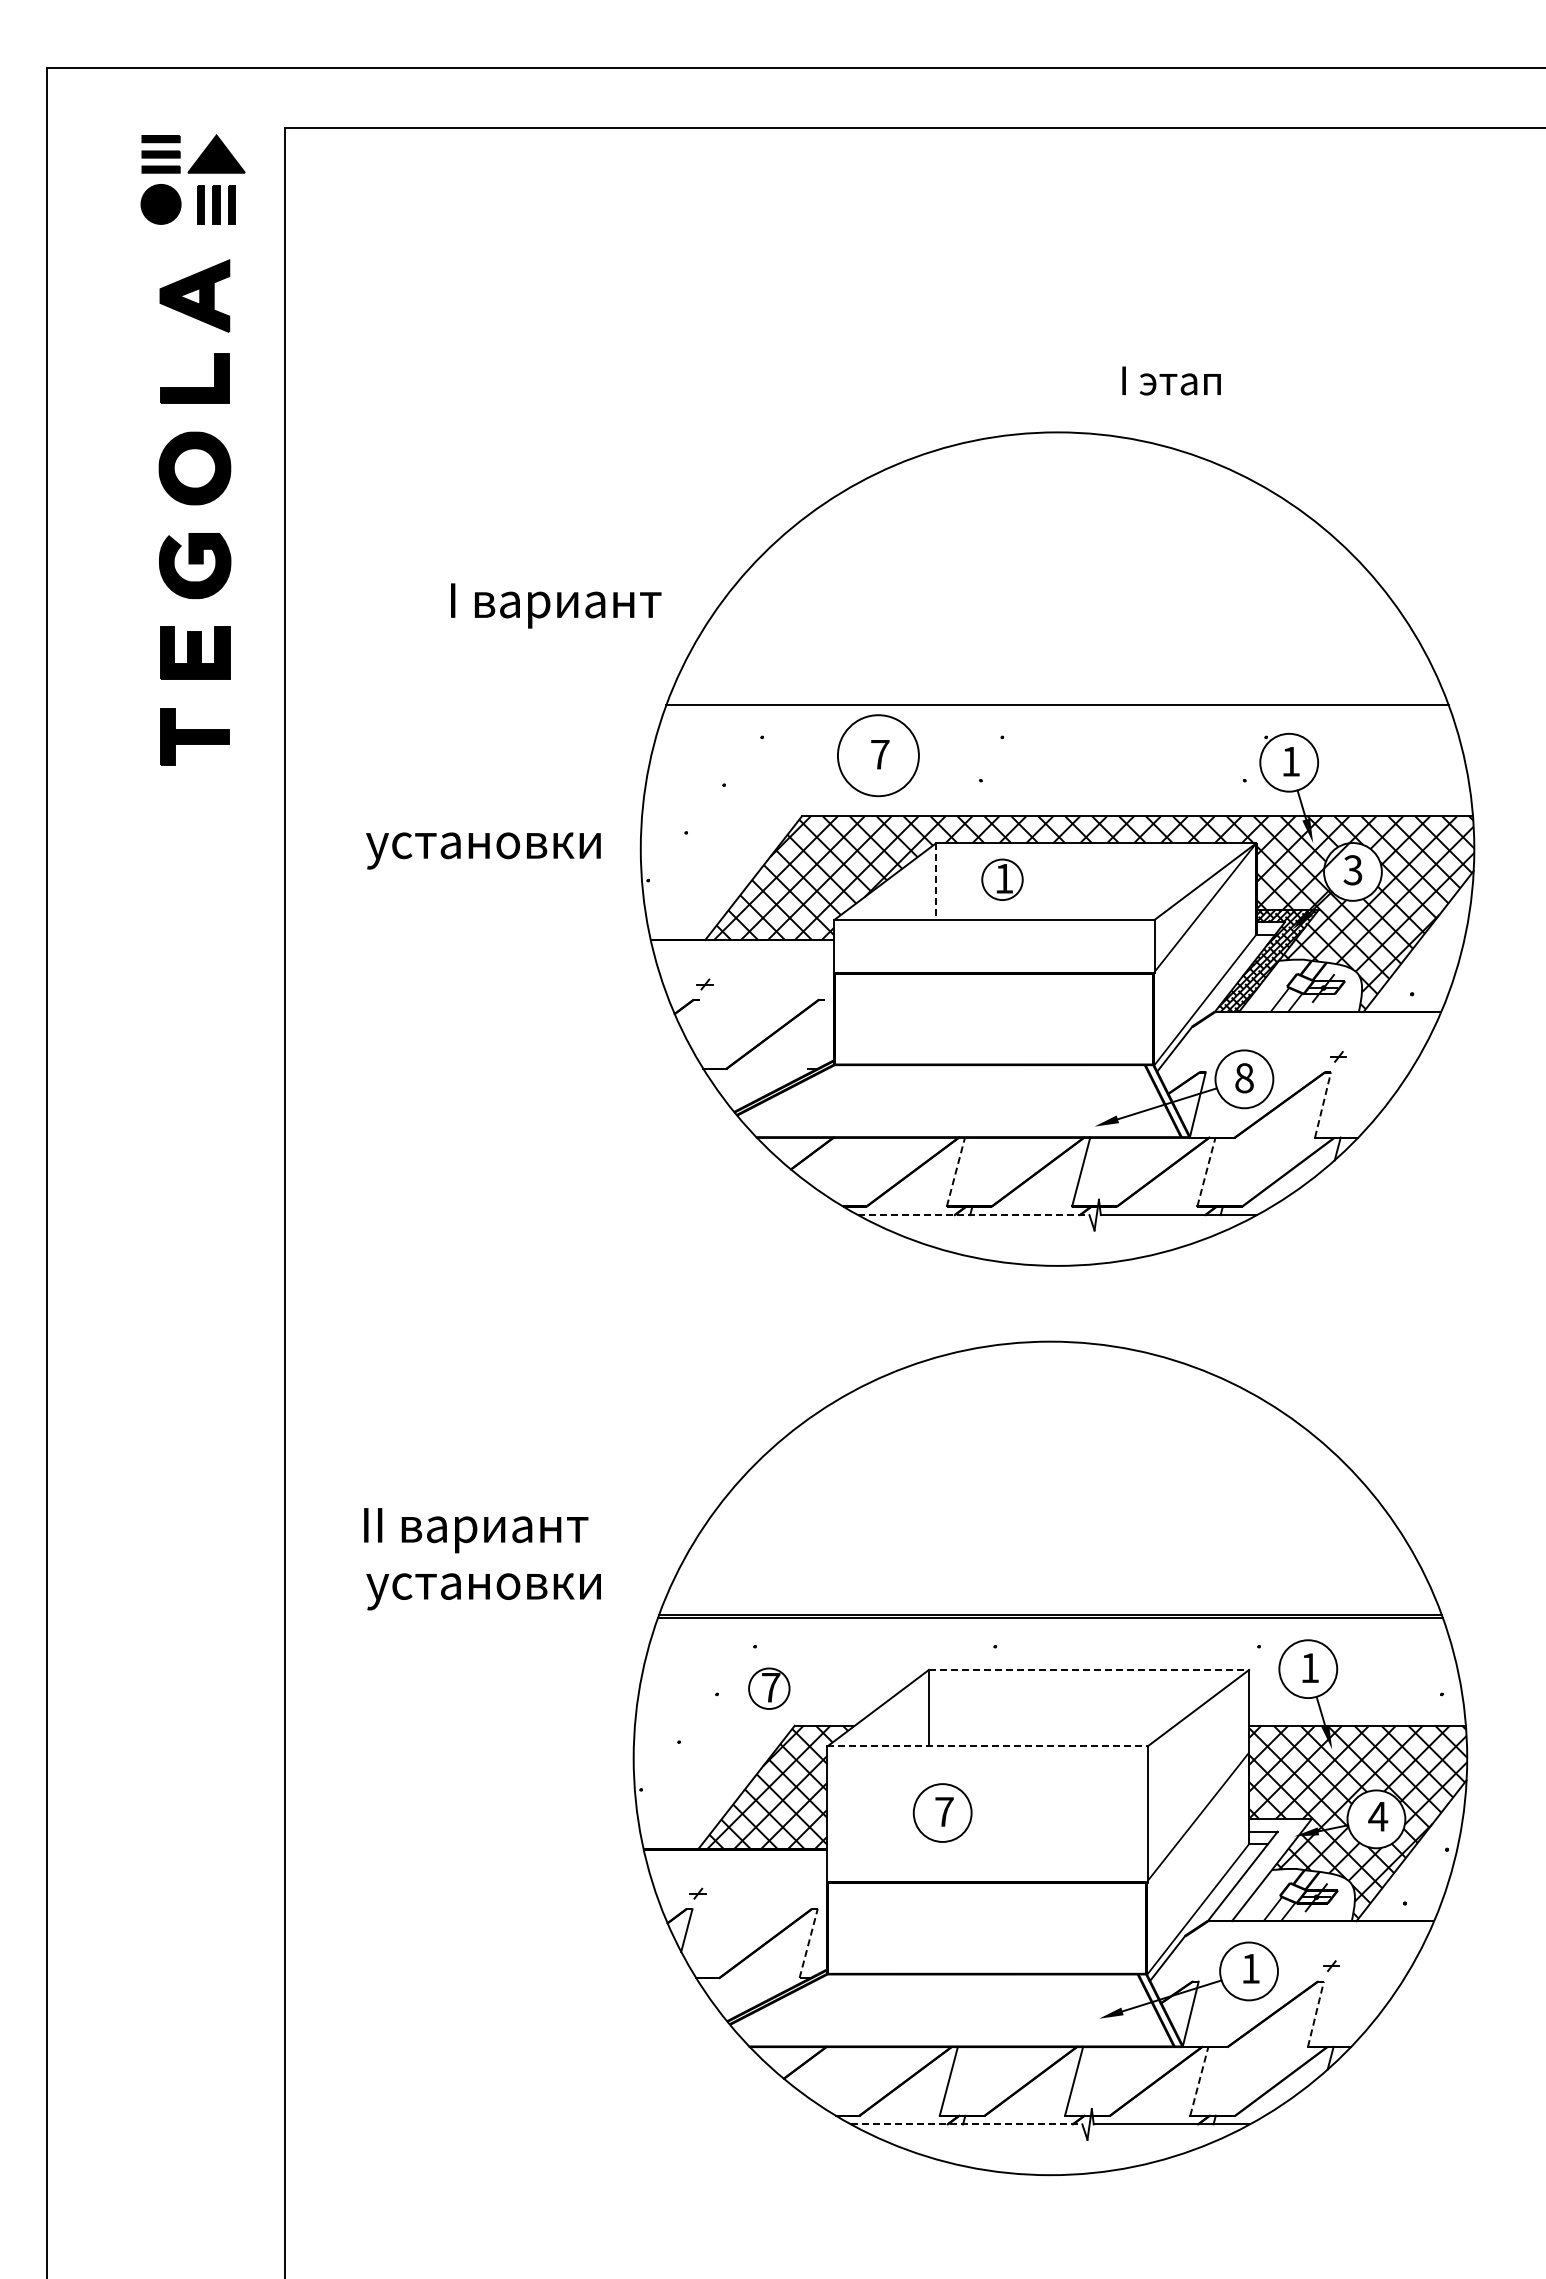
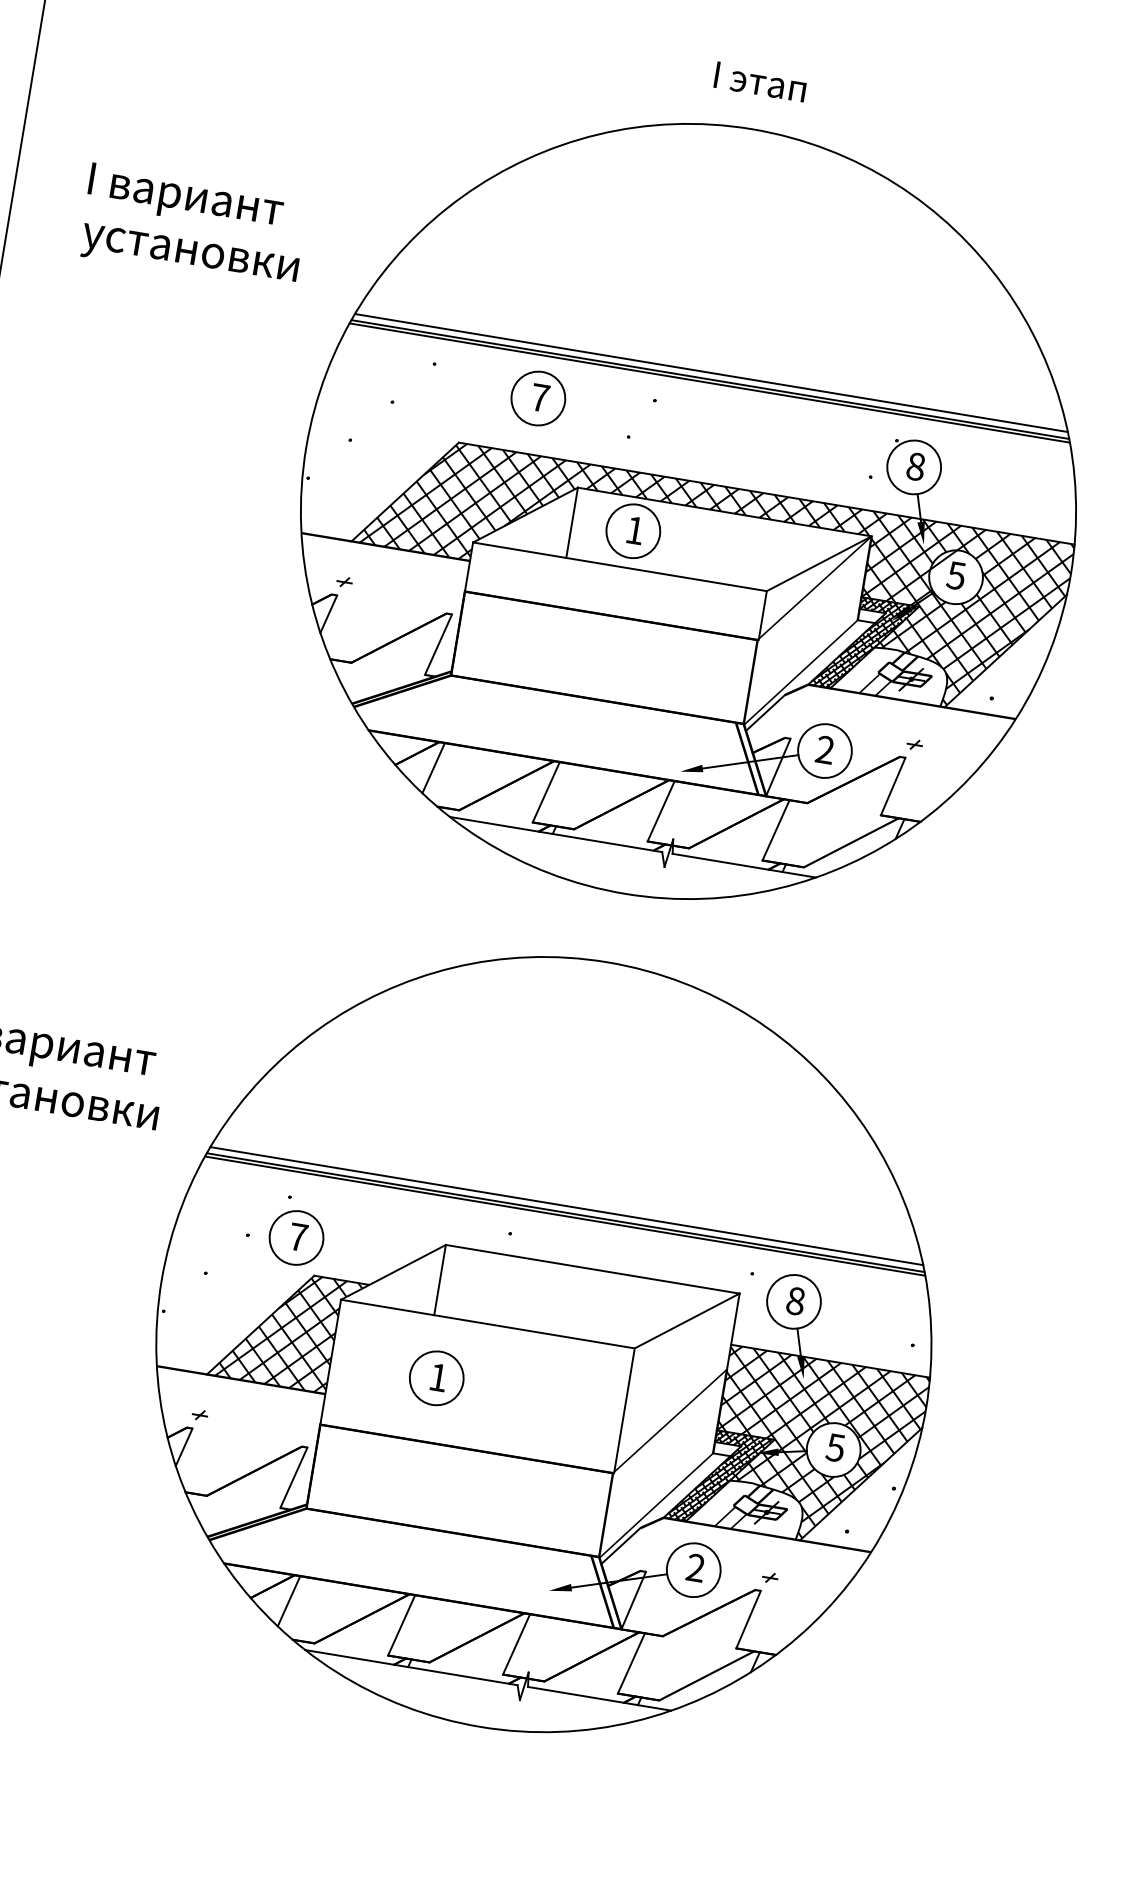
text: (1171, 380) -> (760, 81), moved
text: (556, 605) -> (186, 198), moved
line: (1057, 698) -> (711, 373), added
line: (1057, 709) -> (709, 383), added
circle: (878, 755) -> (538, 398), size x0.71
text: (1291, 761) -> (916, 466), 1 -> 8
text: (483, 850) -> (189, 256), moved
text: (1353, 869) -> (956, 575), 3 -> 5
circle: (1002, 879) -> (633, 530), size x1.43
line: (936, 882) -> (572, 523), dashed -> solid
line: (693, 1020) -> (328, 613), added
line: (815, 1033) -> (438, 643), added
text: (1244, 1078) -> (825, 750), 8 -> 2
line: (1323, 1105) -> (893, 787), dashed -> solid
line: (831, 1165) -> (433, 767), added
line: (955, 1171) -> (545, 791), dashed -> solid
line: (1206, 1171) -> (776, 829), dashed -> solid
line: (973, 1215) -> (555, 834), dashed -> solid
line: (1049, 1607) -> (565, 1205), added
text: (1310, 1668) -> (796, 1301), 1 -> 8
line: (1089, 1669) -> (593, 1268), dashed -> solid
circle: (769, 1688) -> (296, 1237), size x1.43
line: (987, 1746) -> (487, 1324), dashed -> solid
text: (944, 1811) -> (438, 1377), 7 -> 1
text: (1378, 1816) -> (836, 1447), 4 -> 5
hatch: (1260, 1869) -> (719, 1478), added
line: (808, 1943) -> (293, 1477), dashed -> solid
text: (1250, 1968) -> (695, 1567), 1 -> 2
line: (1315, 2014) -> (748, 1619), dashed -> solid
line: (824, 2075) -> (288, 1601), added
line: (1199, 2081) -> (631, 1663), dashed -> solid
line: (966, 2124) -> (411, 1667), dashed -> solid

